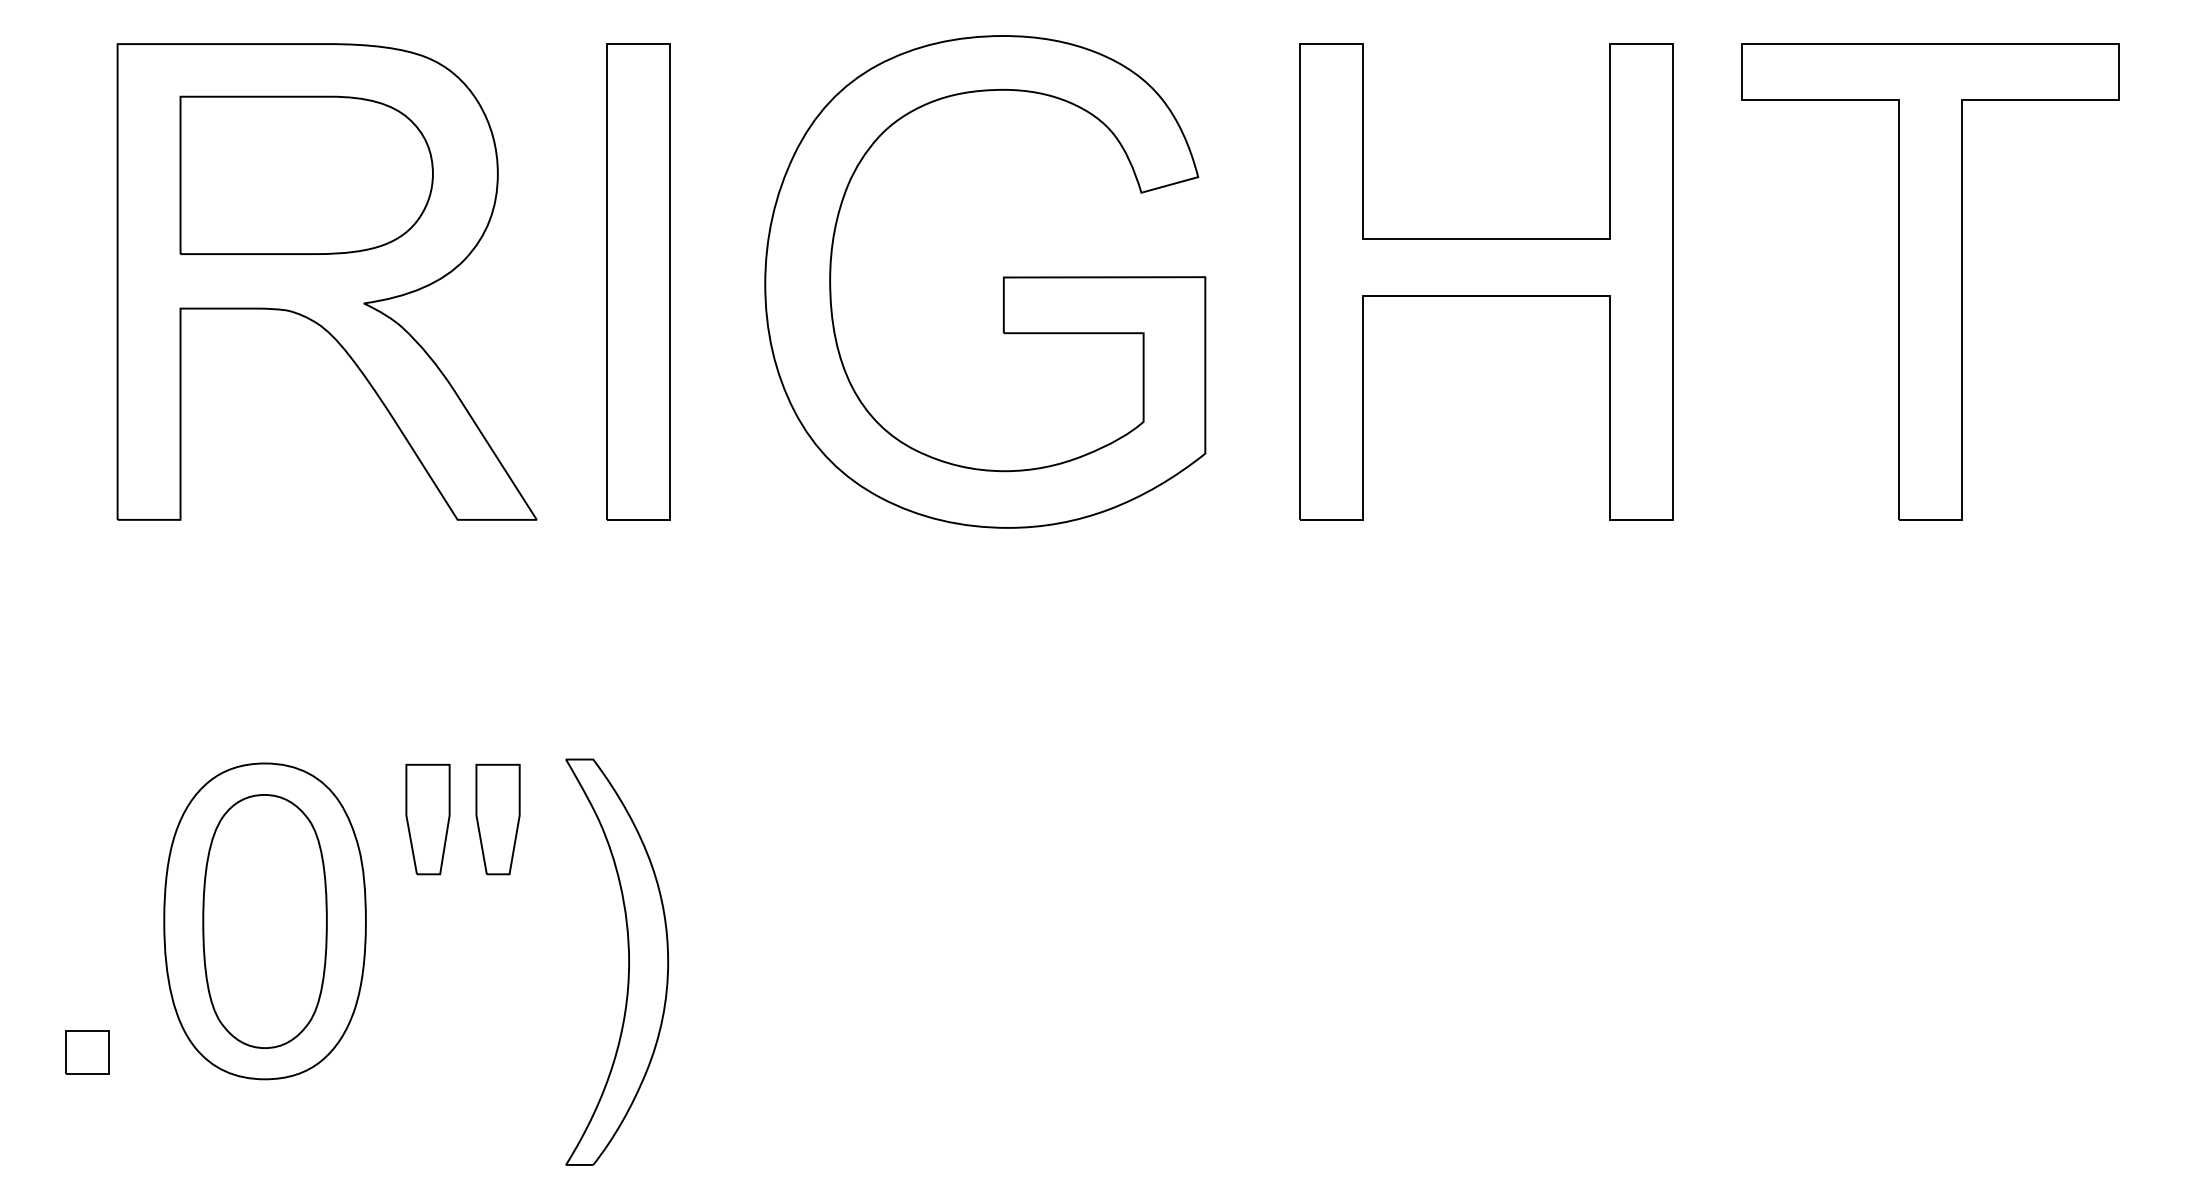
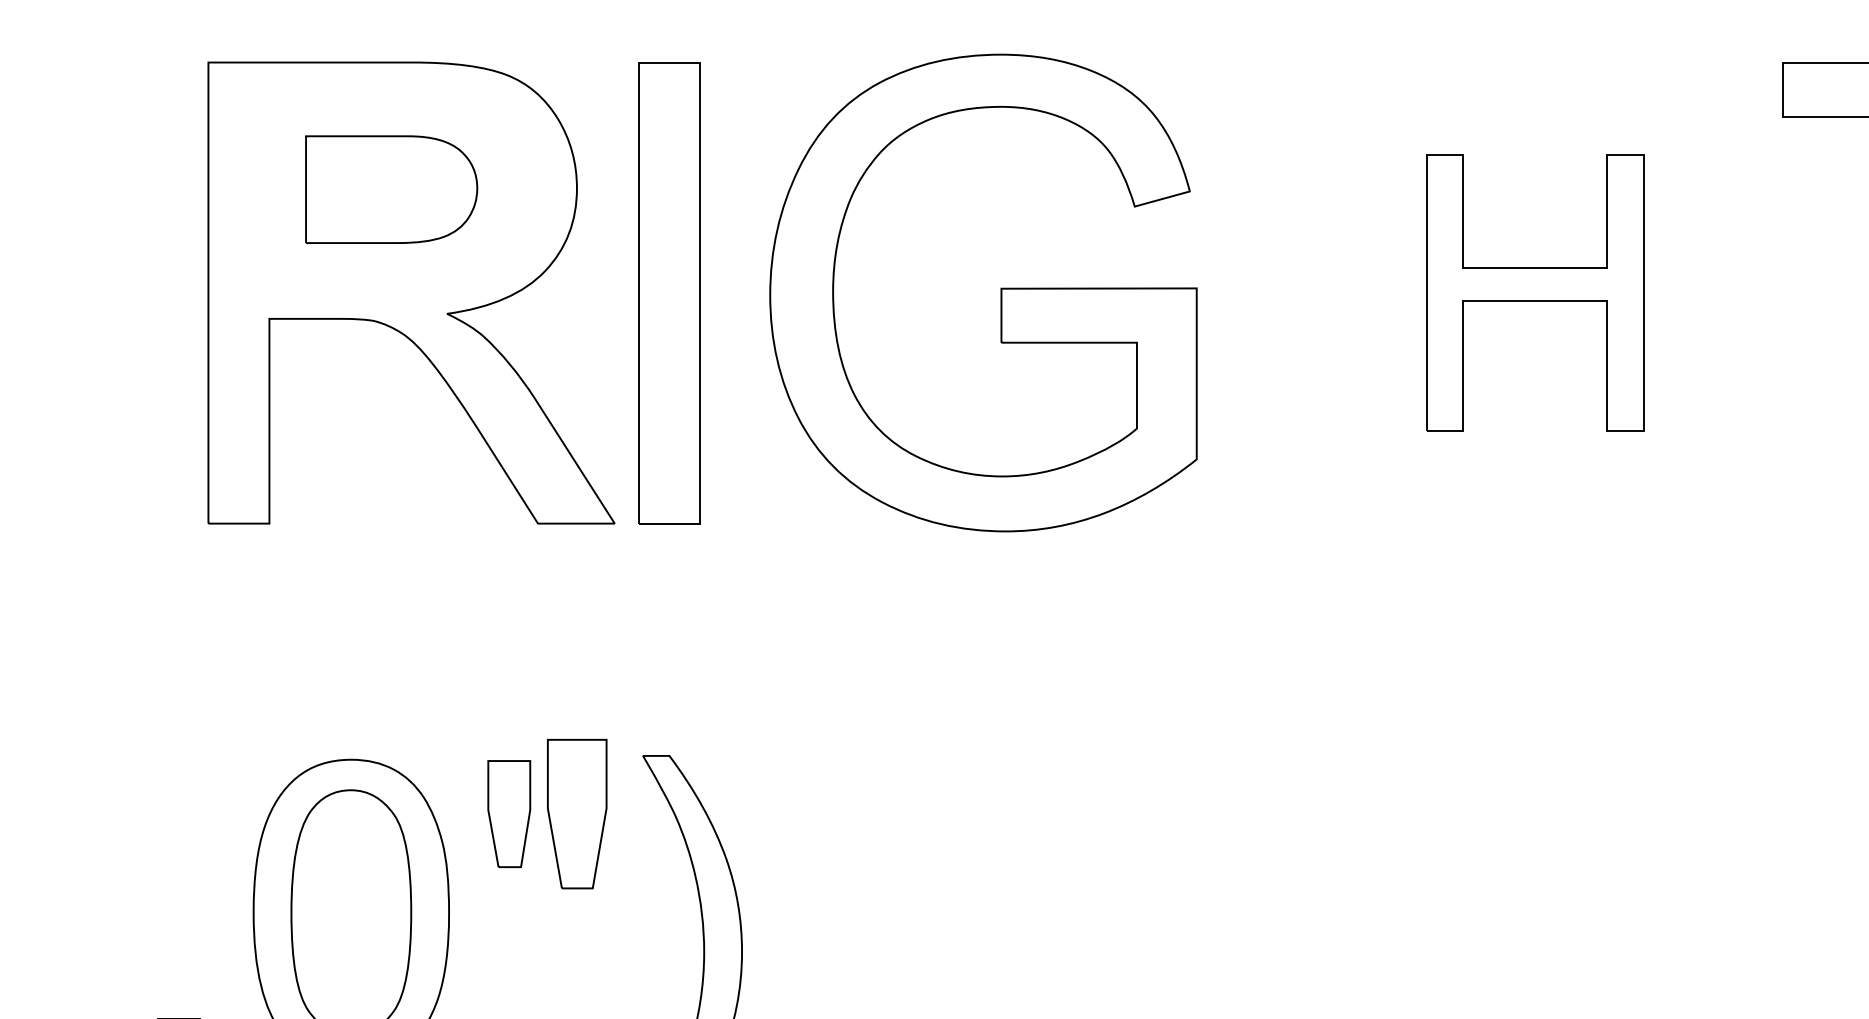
part: (306, 174) -> (391, 188), size x0.7
part: (638, 281) -> (669, 292), moved
part: (1003, 281) -> (1001, 292), moved
part: (1486, 281) -> (1535, 292), size x0.6
part: (497, 819) -> (576, 814), size x1.4

